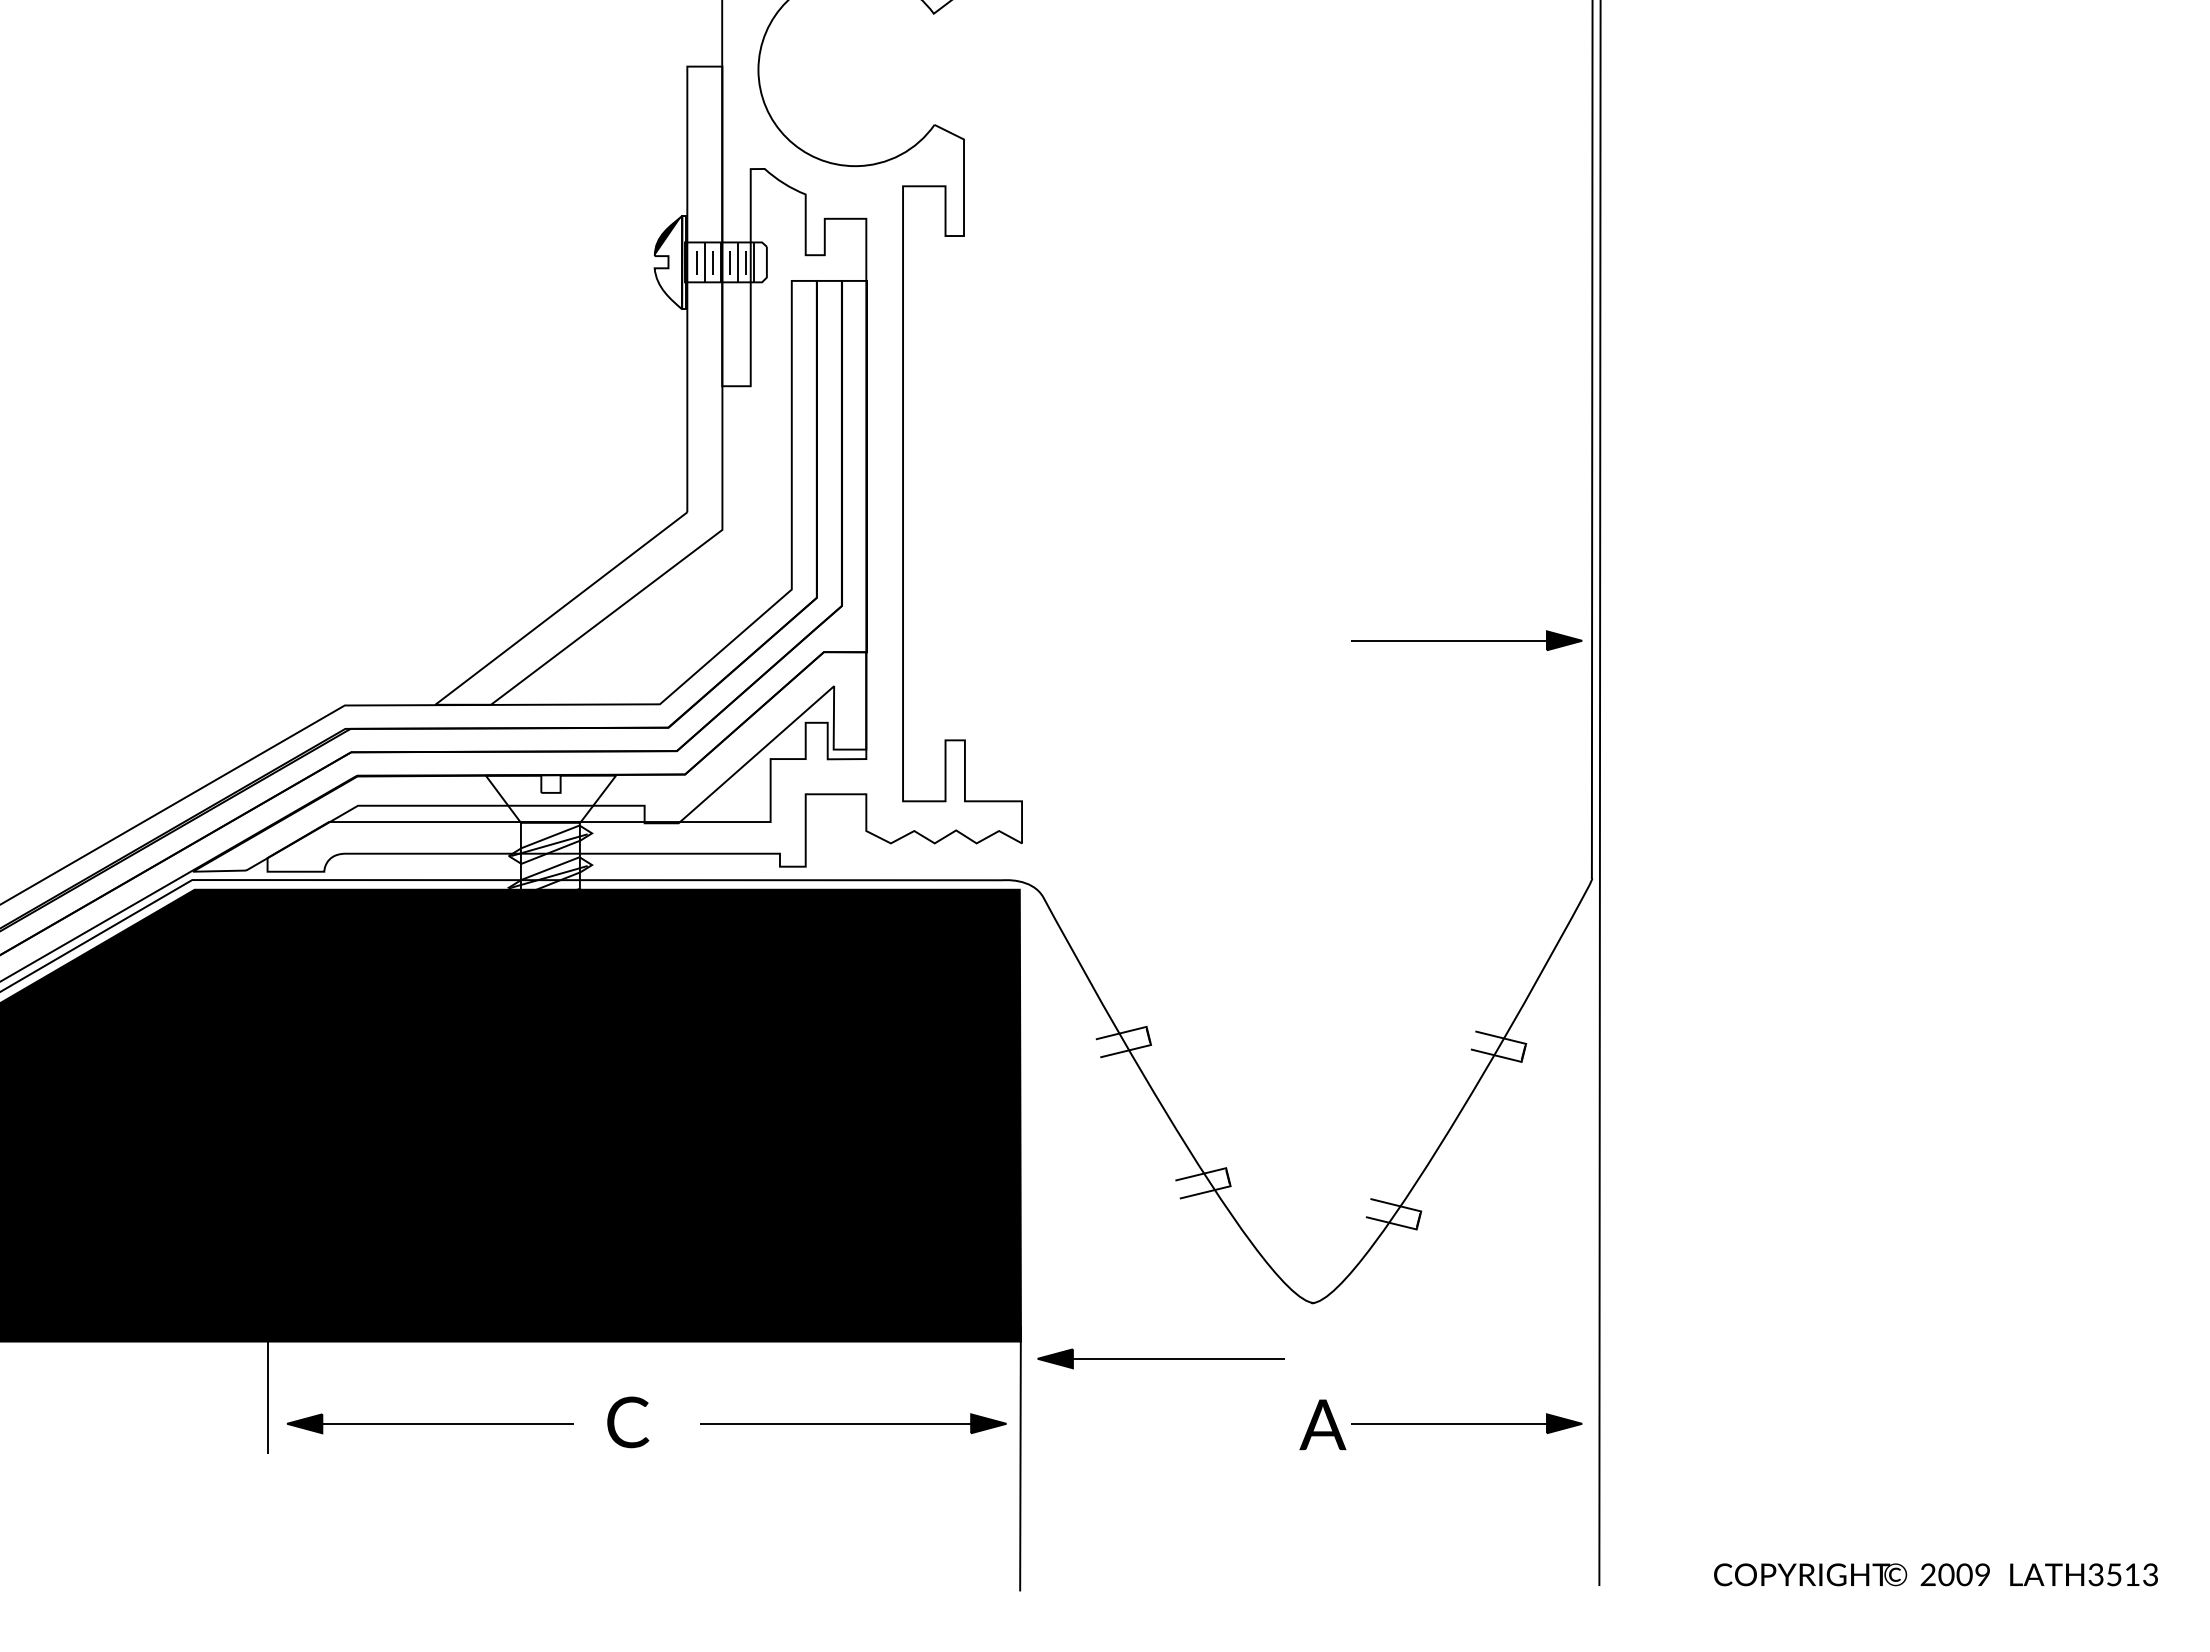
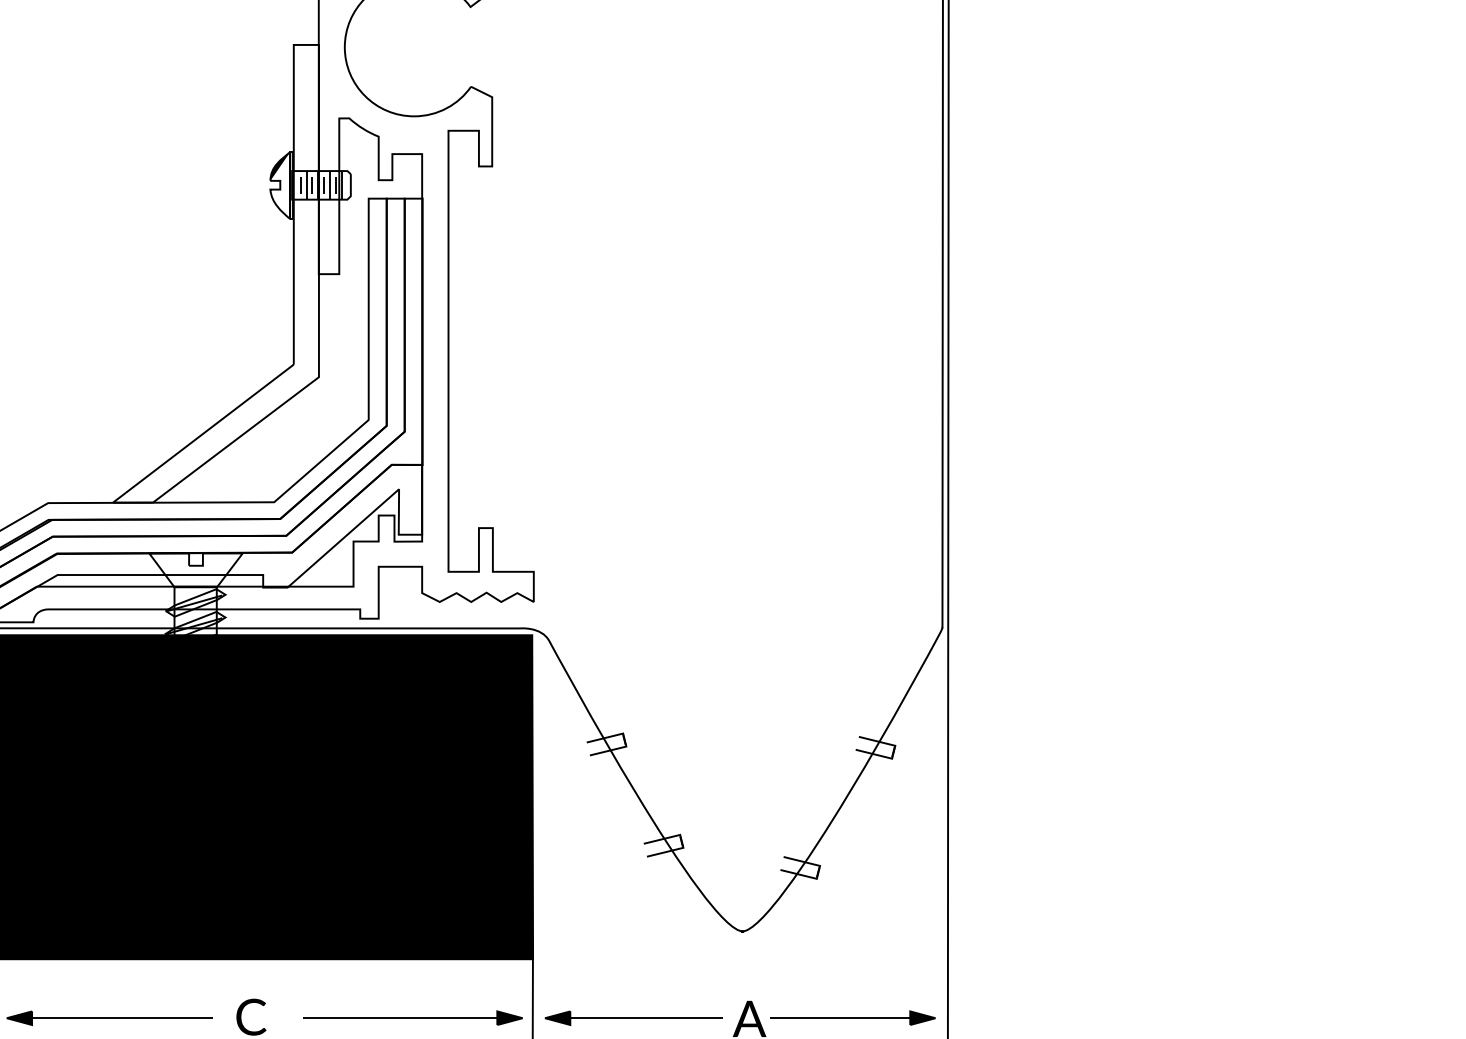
part: (1466, 640) -> (852, 456), removed
part: (1160, 1358) -> (633, 1017), moved

